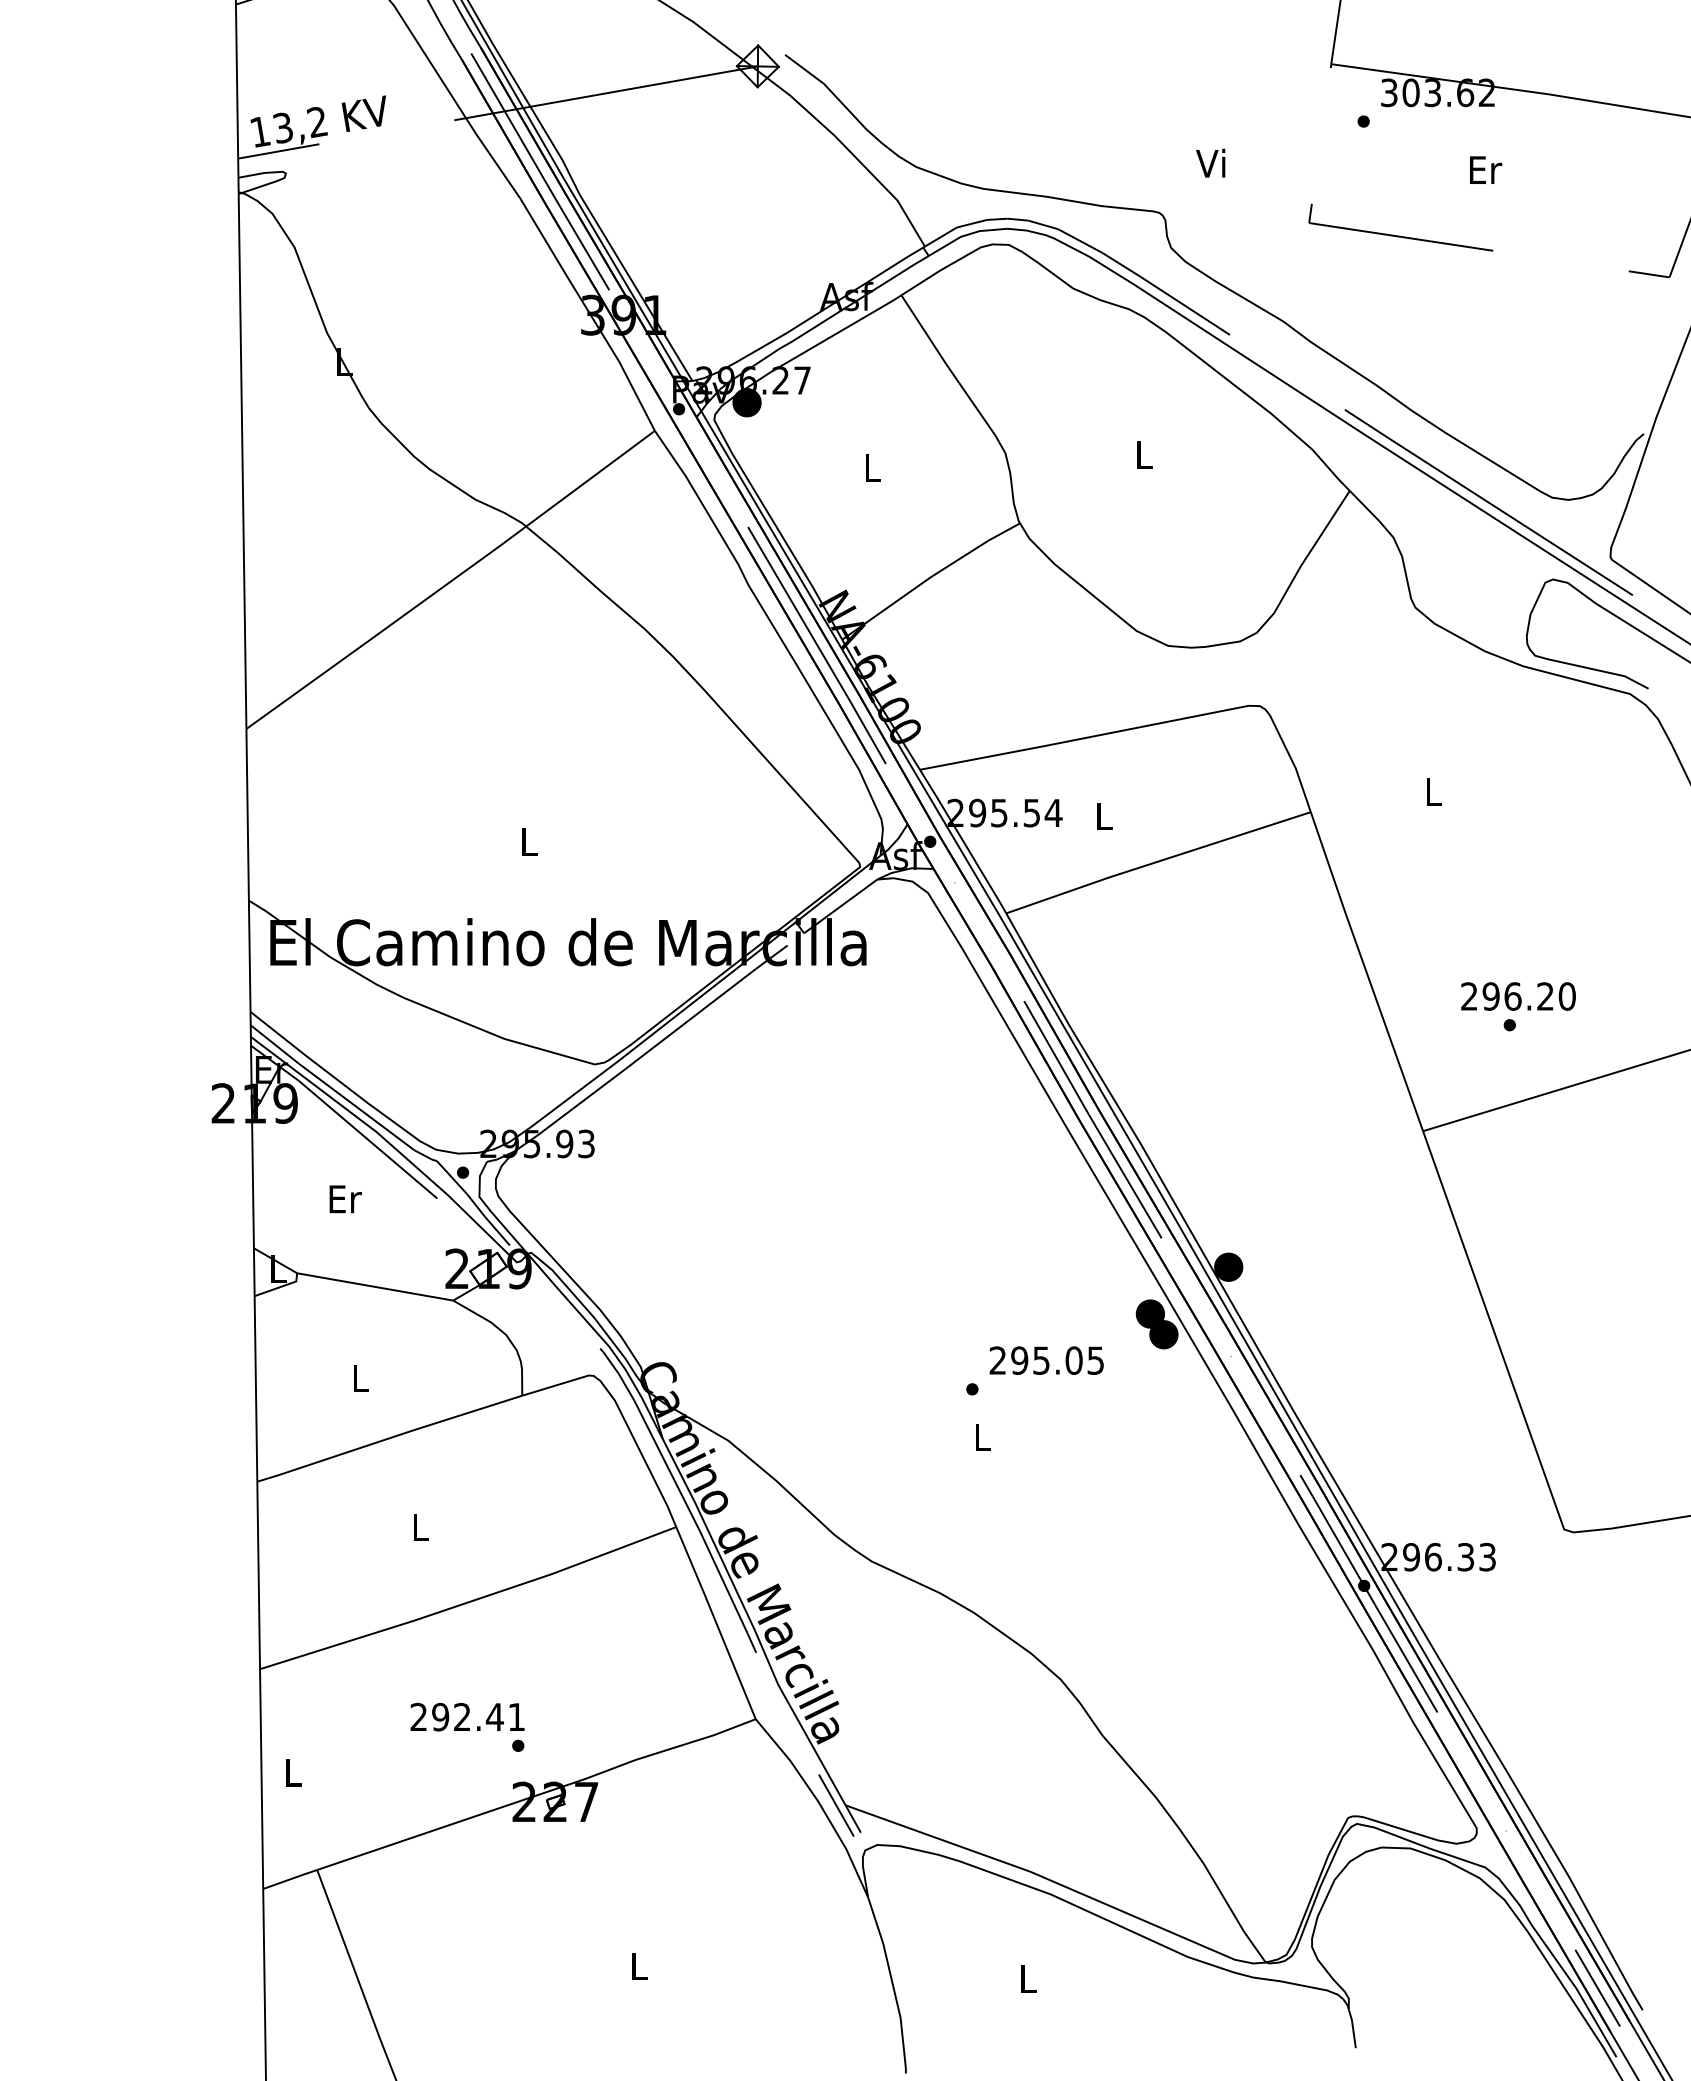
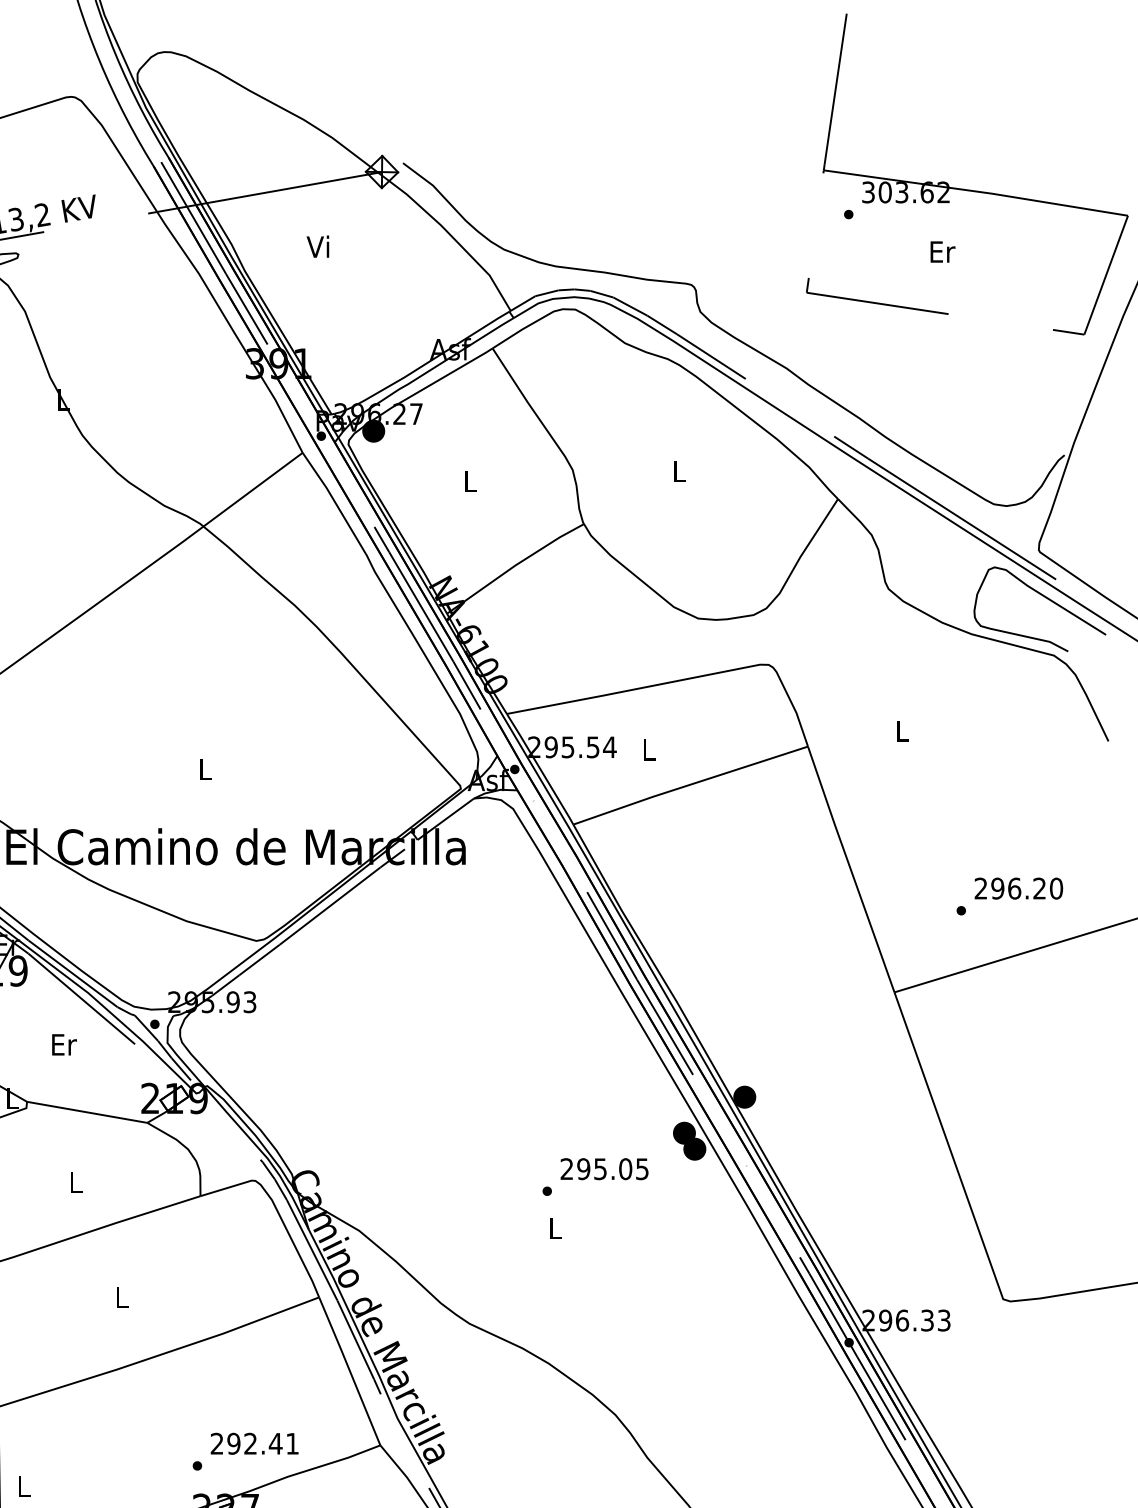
text: (1210, 162) -> (317, 246), moved
text: (1518, 996) -> (1018, 888), moved
text: (467, 1716) -> (254, 1443), moved

